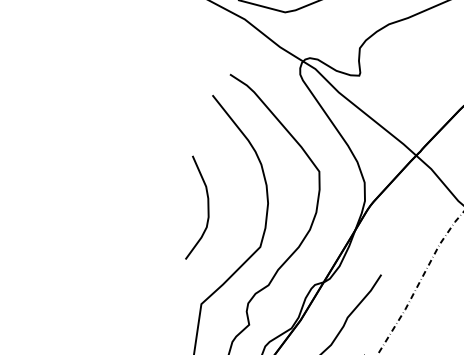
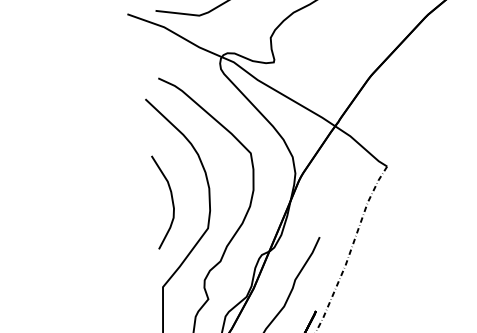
curve: (207, 209) -> (171, 201), moved

